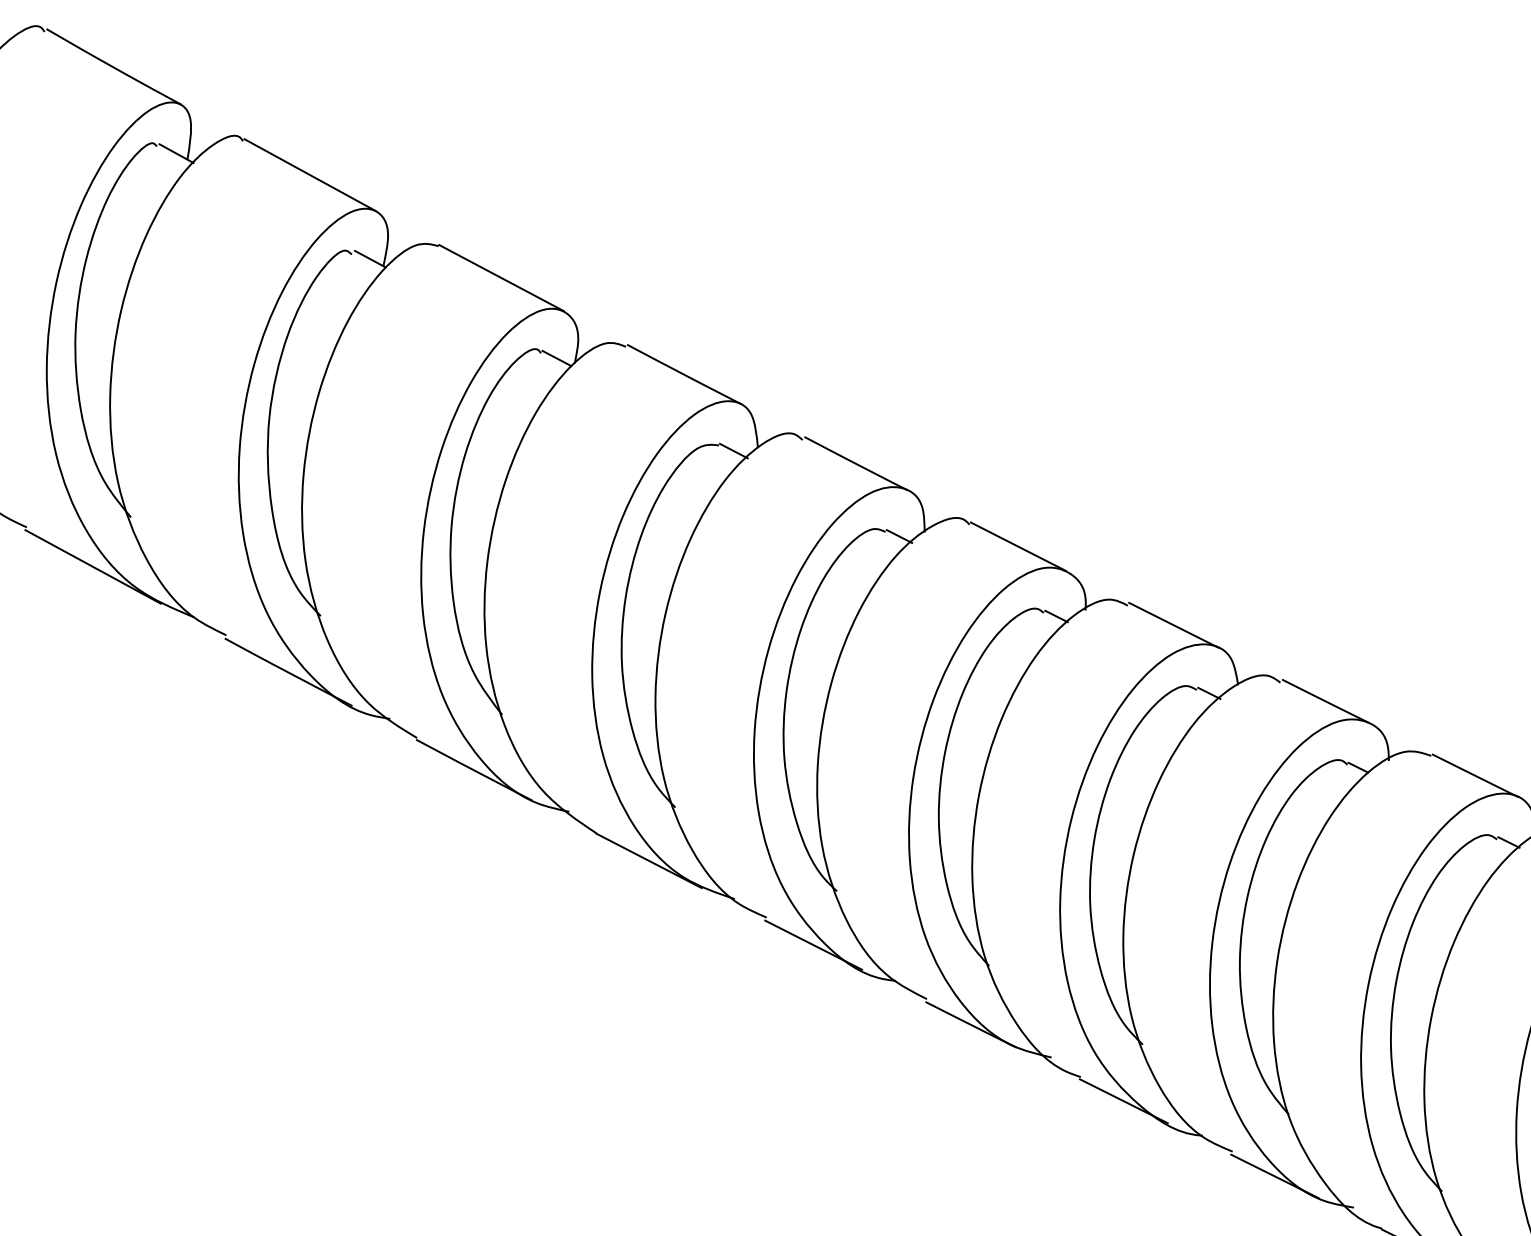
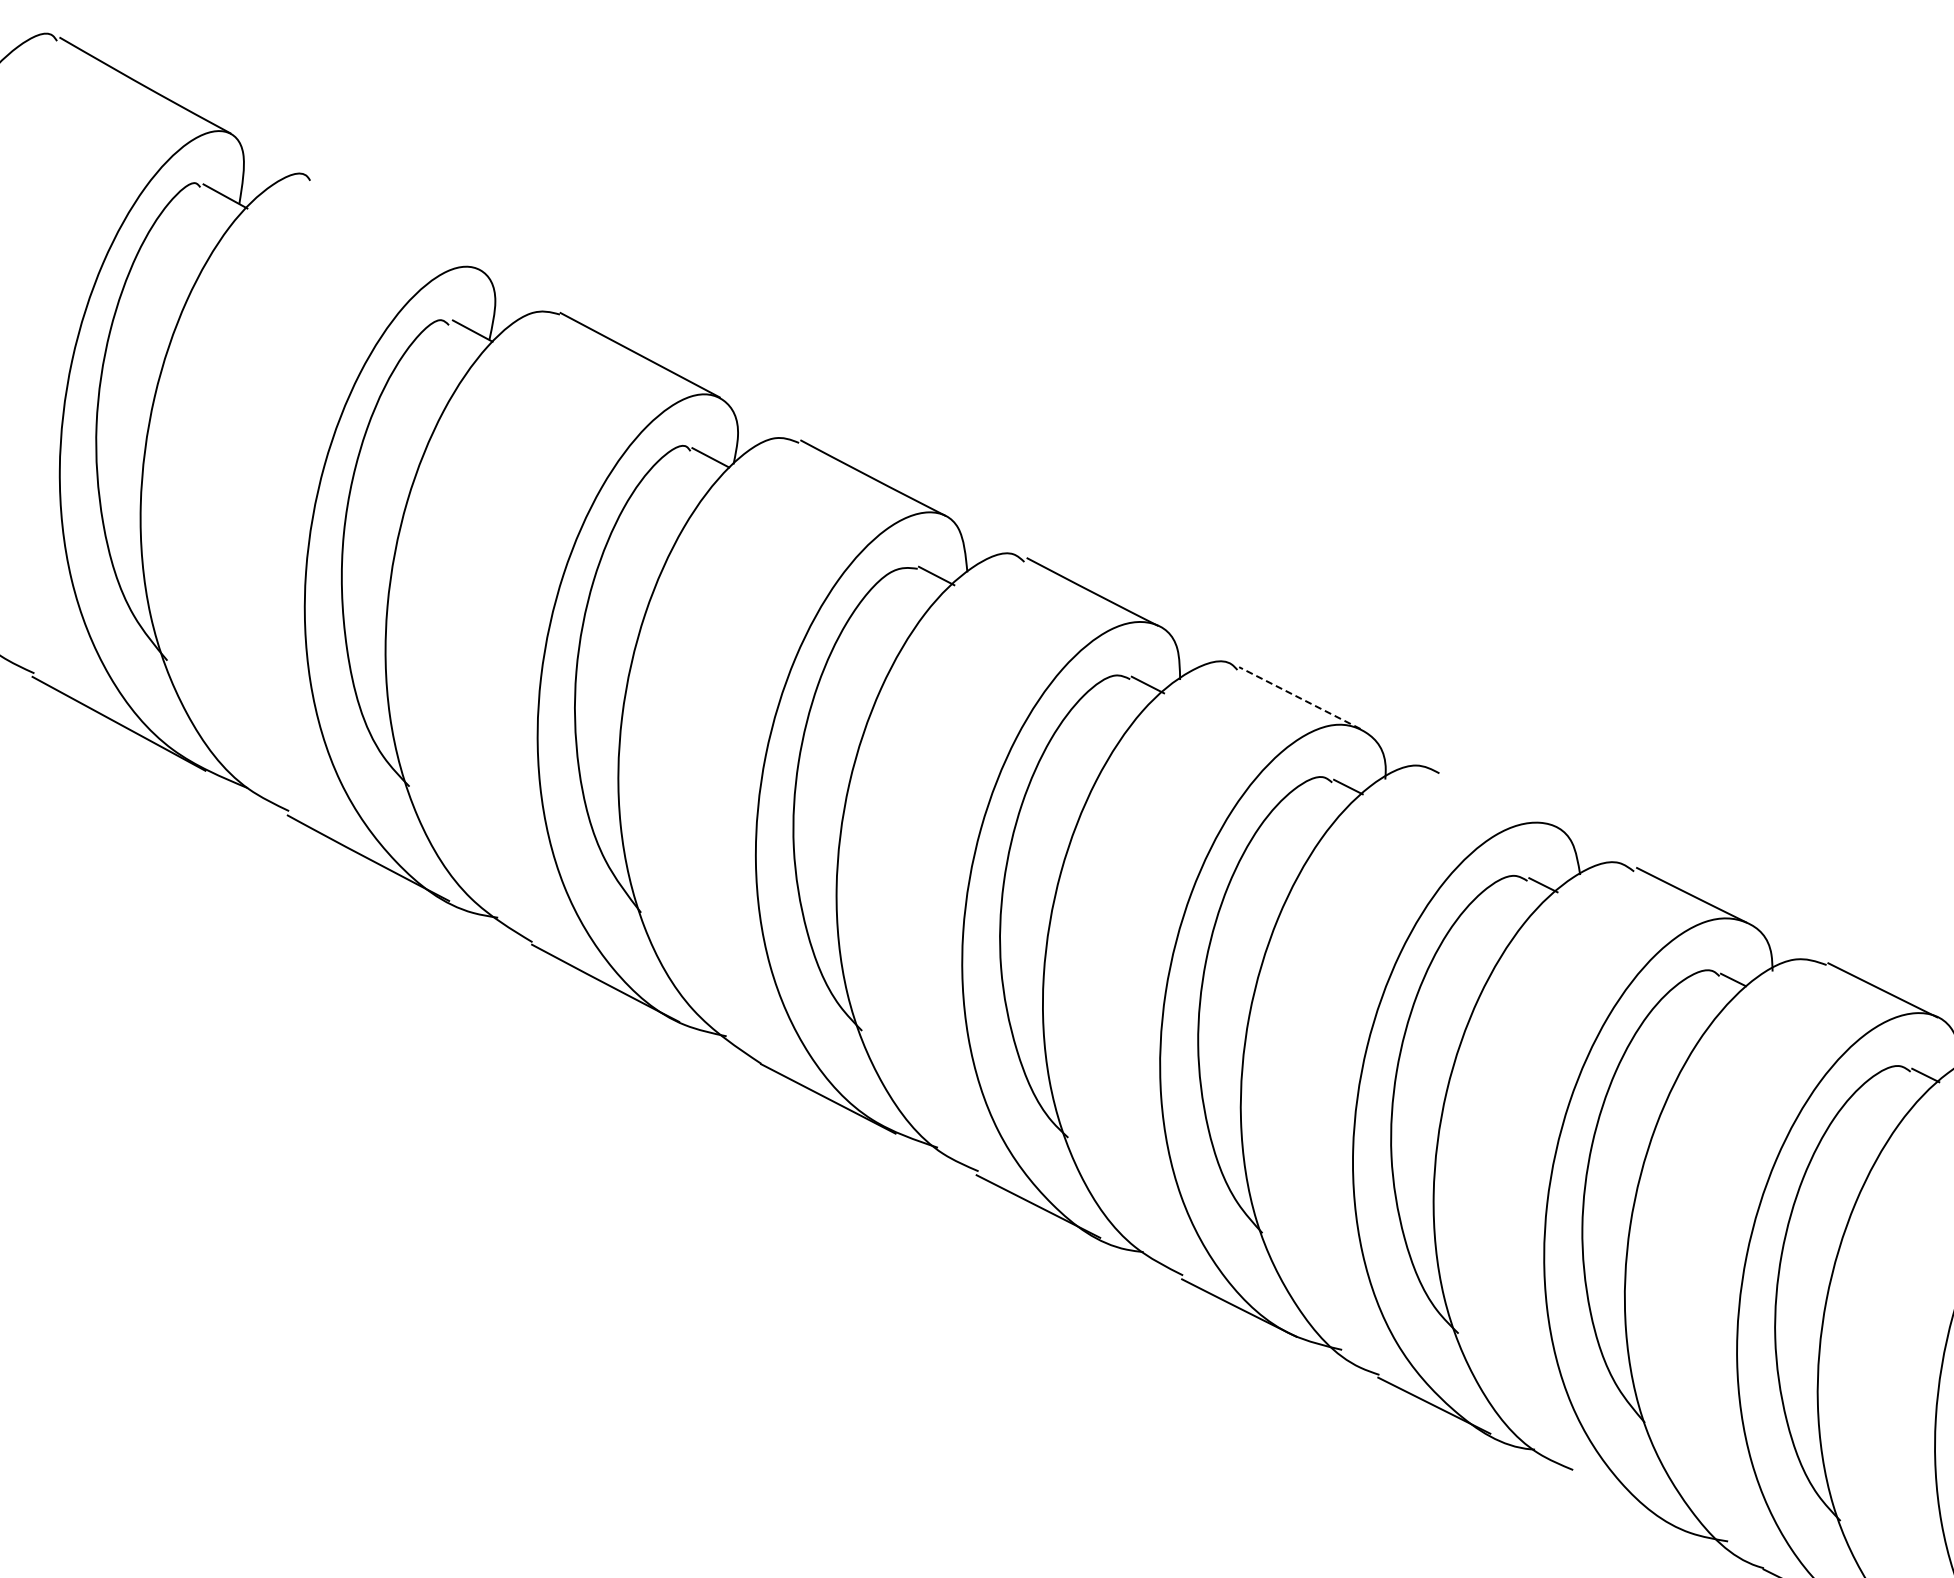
line: (309, 174) -> (395, 223), removed
line: (1018, 546) -> (1299, 697), solid -> dashed
line: (1174, 625) -> (1498, 798), removed
line: (1274, 1176) -> (1626, 1501), removed

